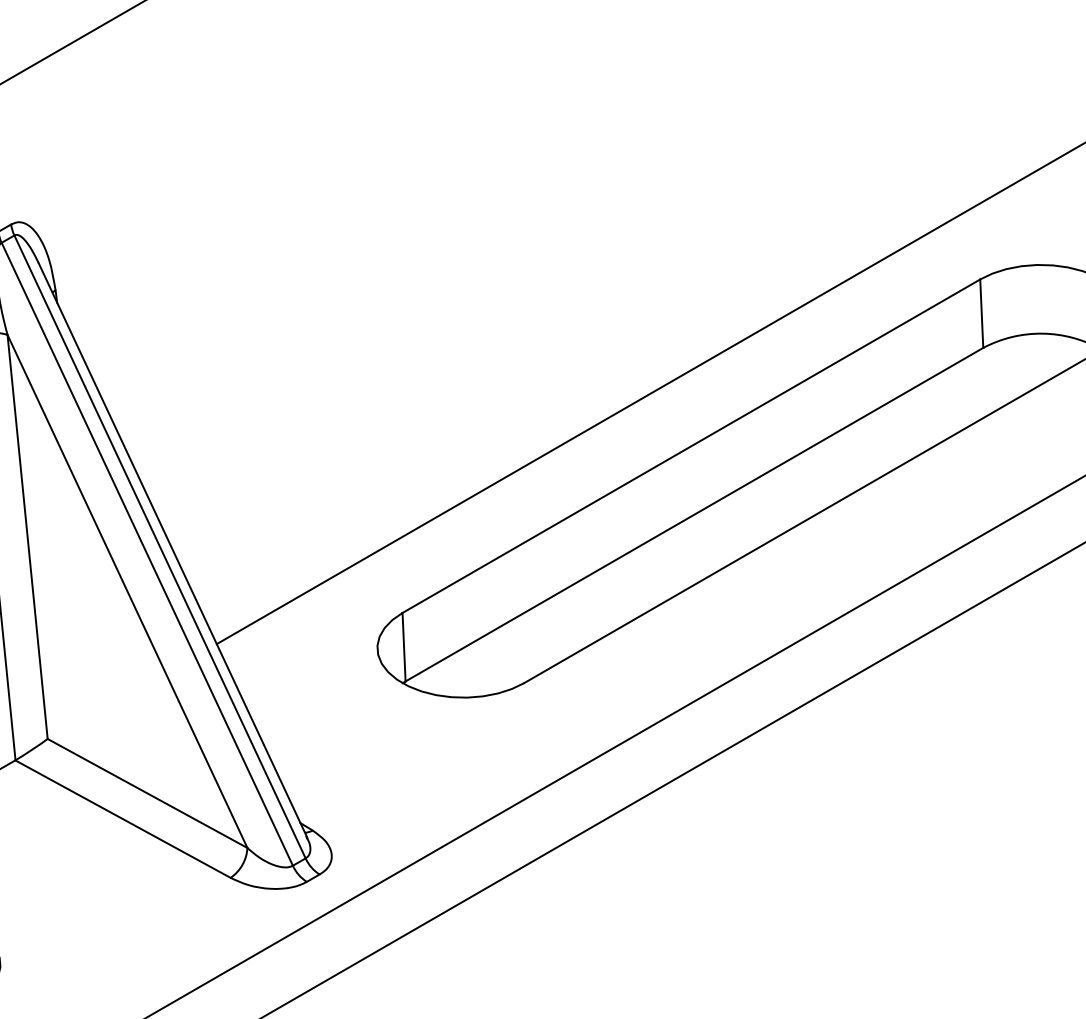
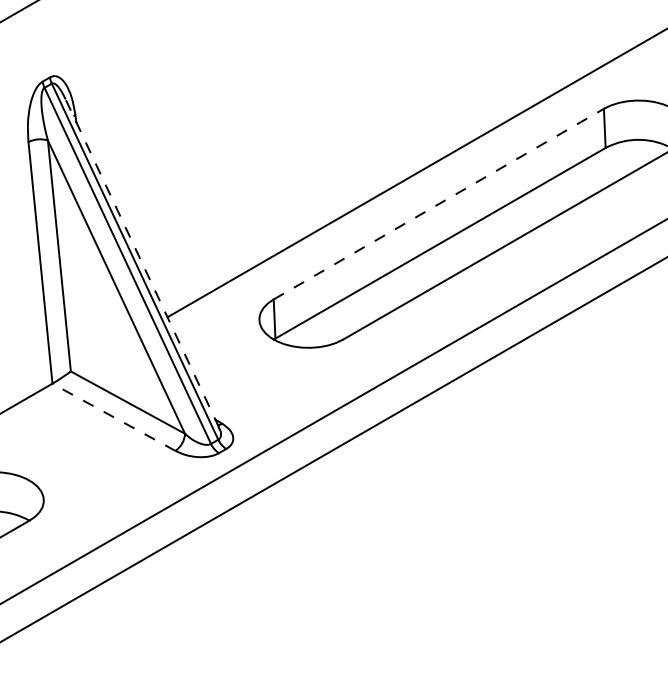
line: (690, 446) -> (438, 204), solid -> dashed
line: (172, 550) -> (142, 263), solid -> dashed
line: (122, 819) -> (113, 417), solid -> dashed

